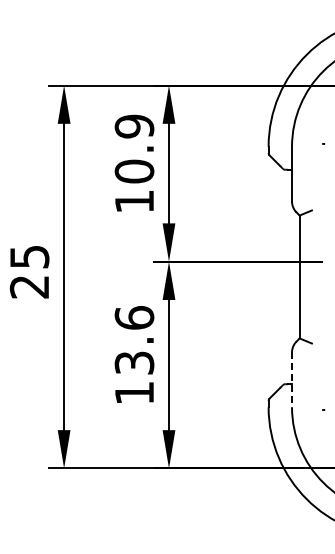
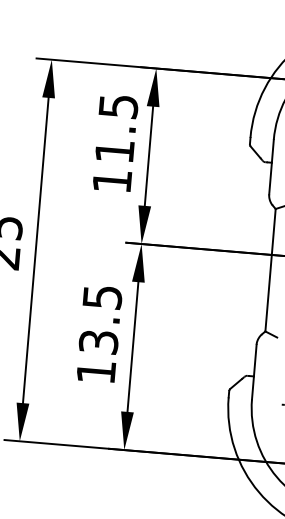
text: (134, 148) -> (116, 128), 10.9 -> 11.5
text: (134, 317) -> (102, 296), 13.6 -> 13.5
line: (292, 380) -> (254, 372), dashed -> solid

